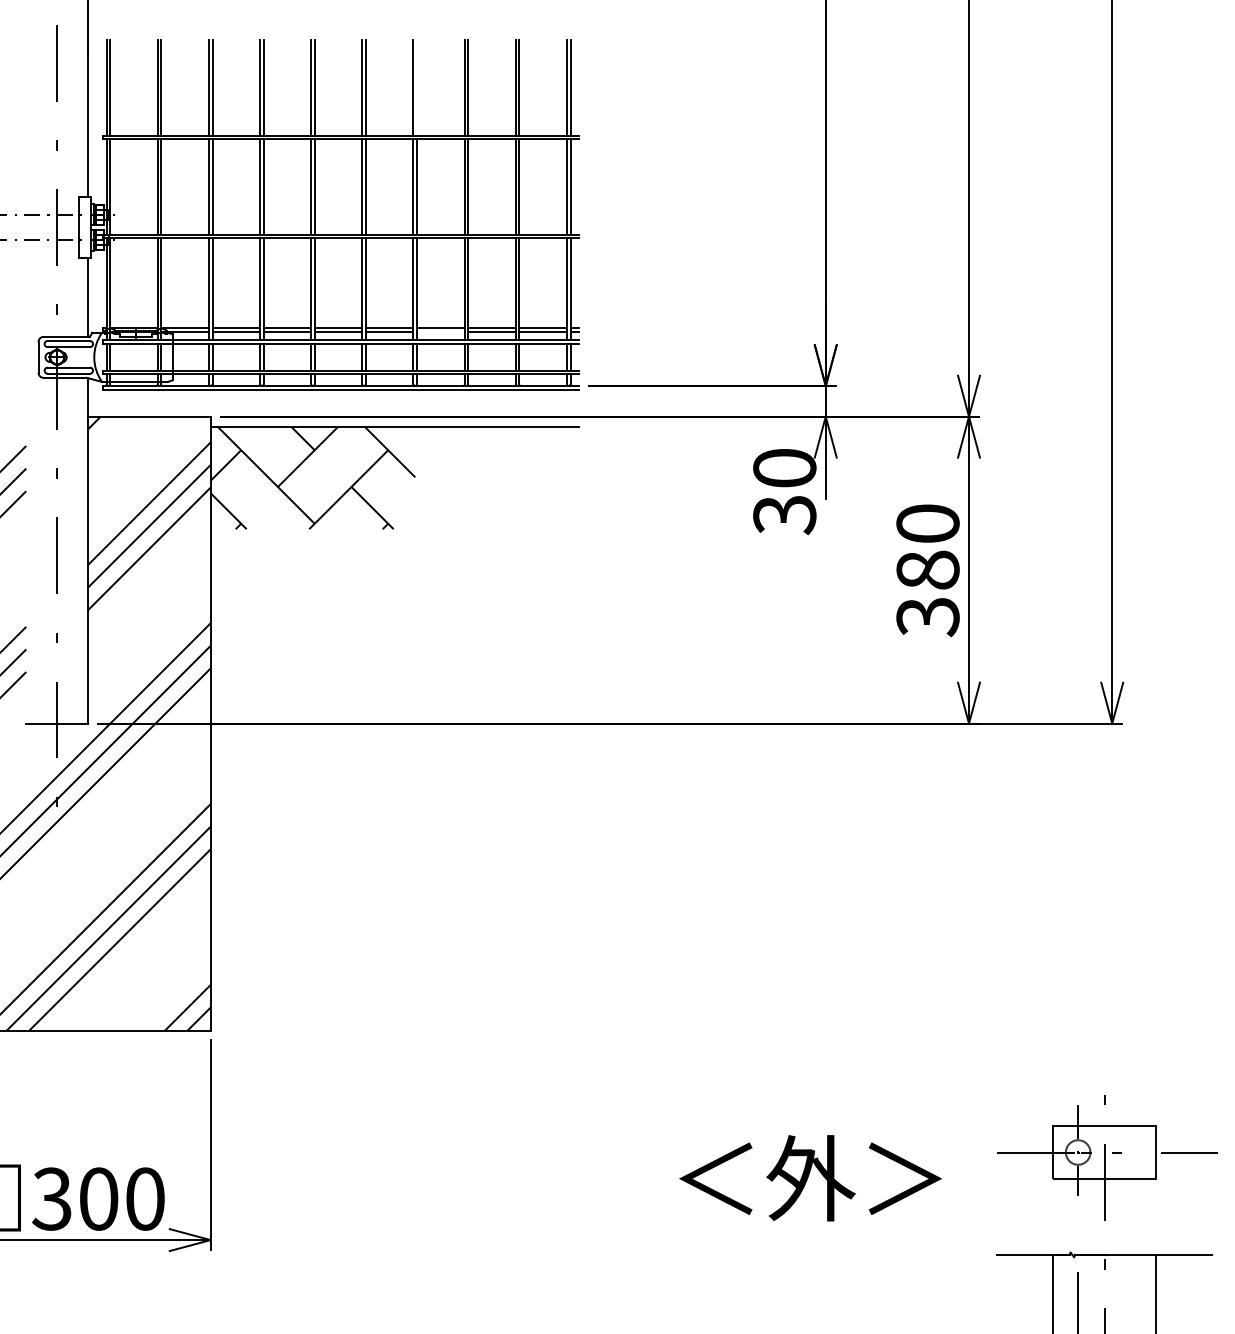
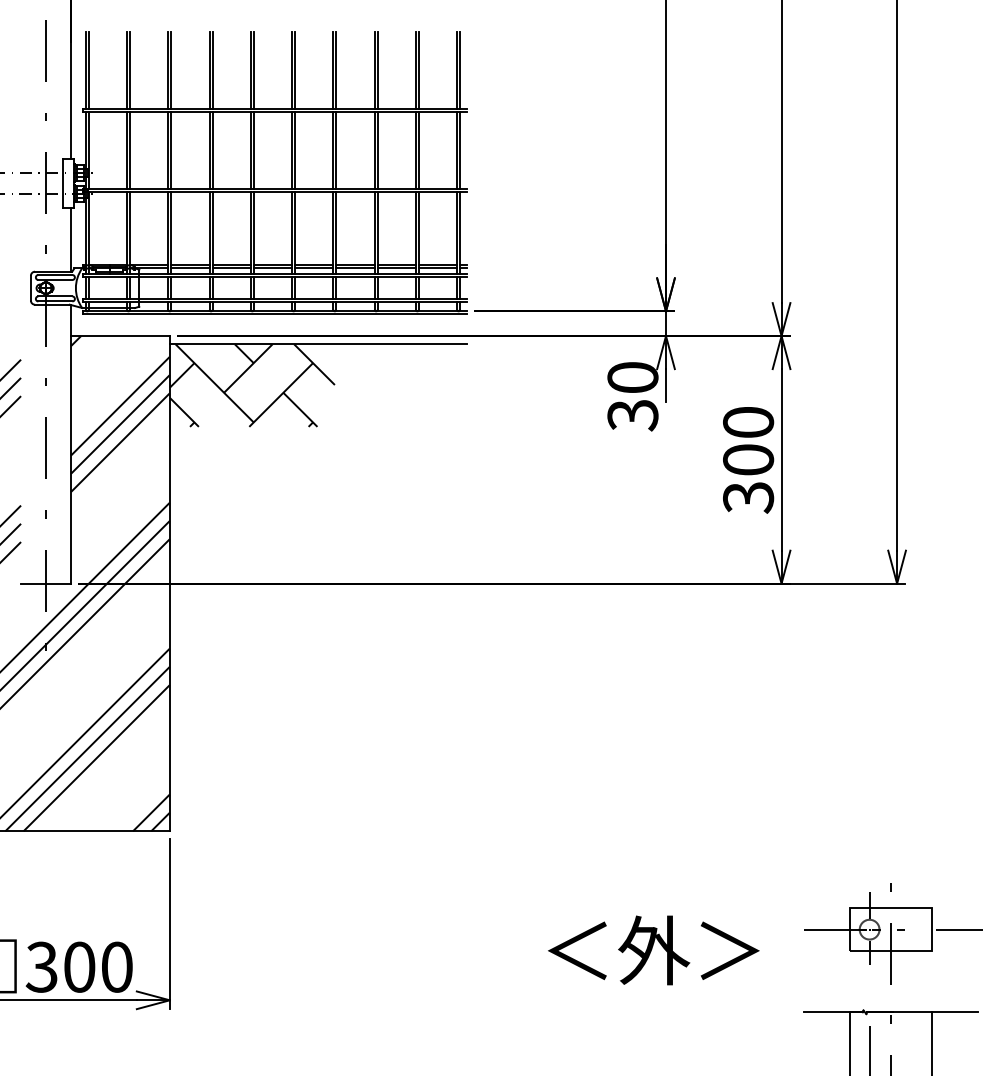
line: (417, 87) -> (336, 70), added
line: (440, 331) -> (355, 267), added
text: (927, 569) -> (748, 459), 380 -> 300

